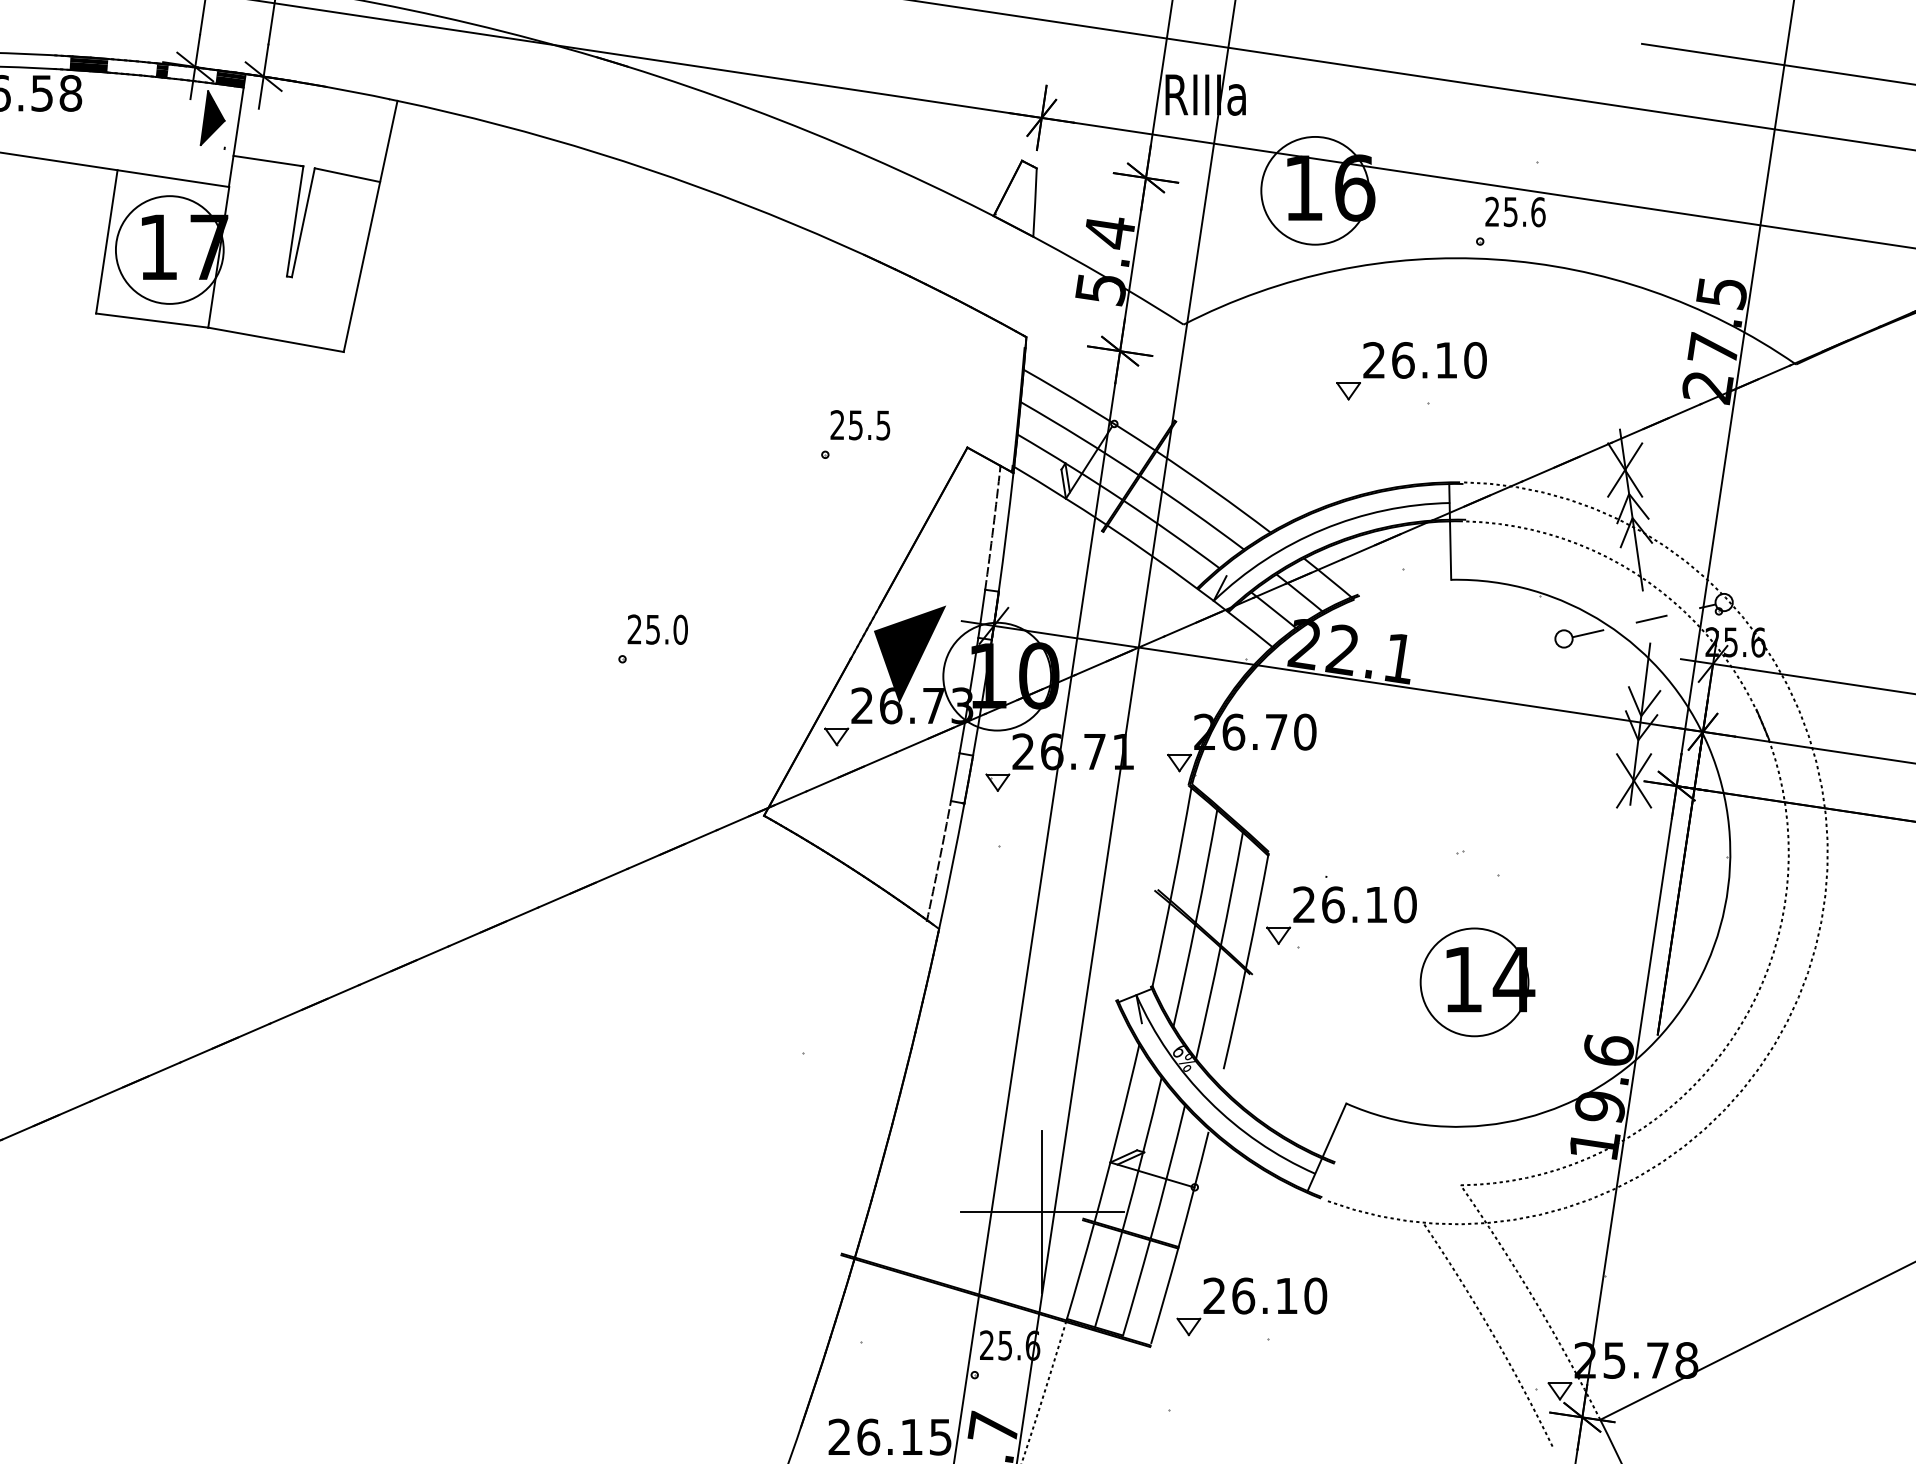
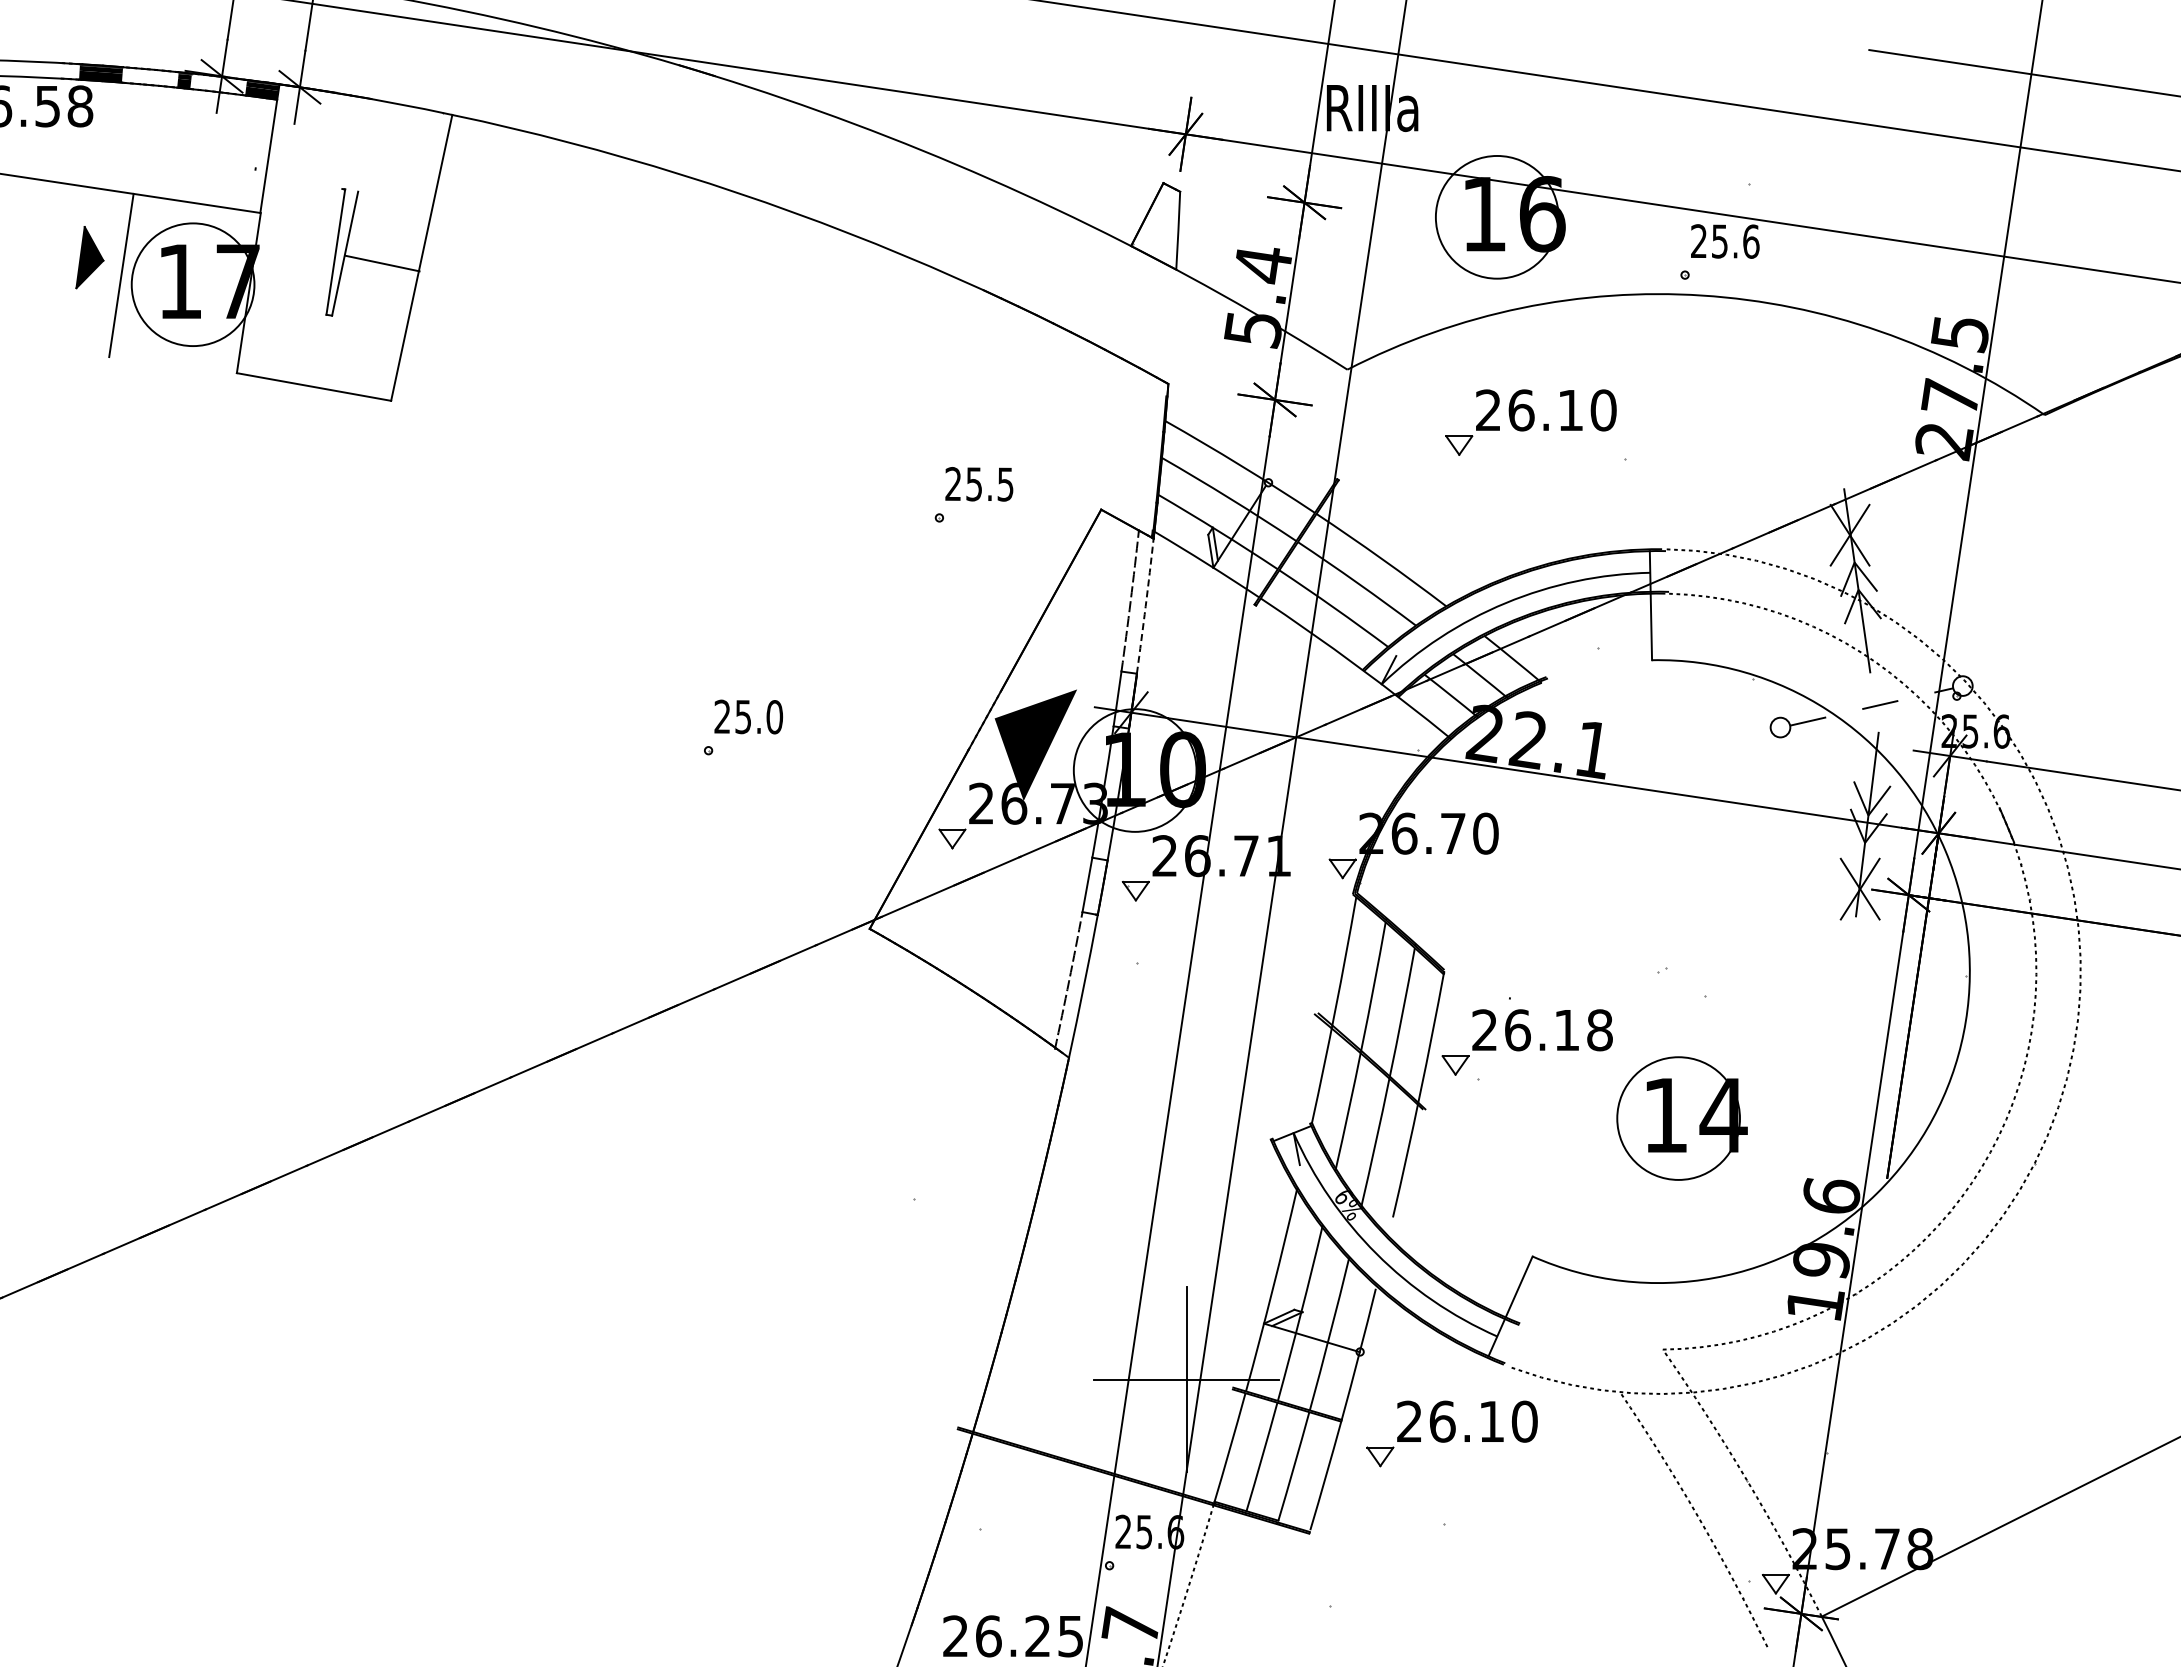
part: (212, 118) -> (89, 257), moved
line: (266, 161) -> (303, 183), removed
line: (347, 175) -> (382, 263), moved
line: (151, 320) -> (172, 365), removed
part: (1411, 371) -> (1530, 422), moved
arc: (1006, 532) -> (1145, 606), solid -> dashed
text: (1405, 905) -> (1599, 1030), 26.10 -> 26.18
part: (1251, 1306) -> (1451, 1433), moved
text: (911, 1436) -> (1037, 1635), 26.15 -> 26.25

